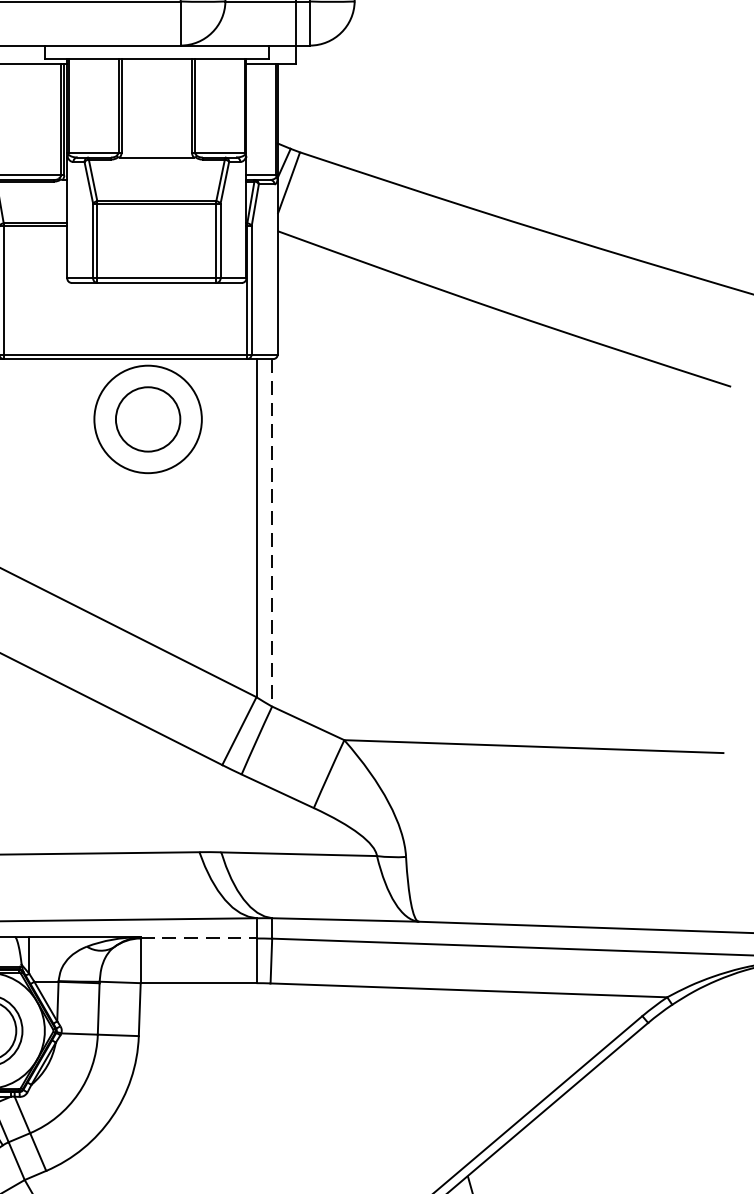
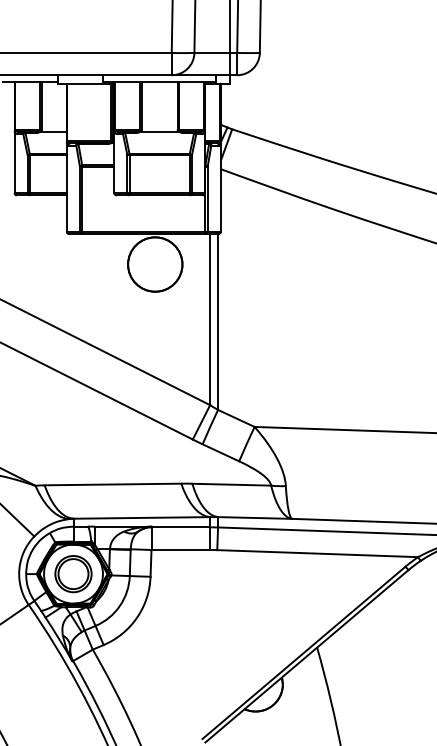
circle: (148, 419) -> (155, 264), size x1.67
line: (273, 531) -> (218, 321), dashed -> solid
line: (199, 938) -> (181, 527), dashed -> solid

